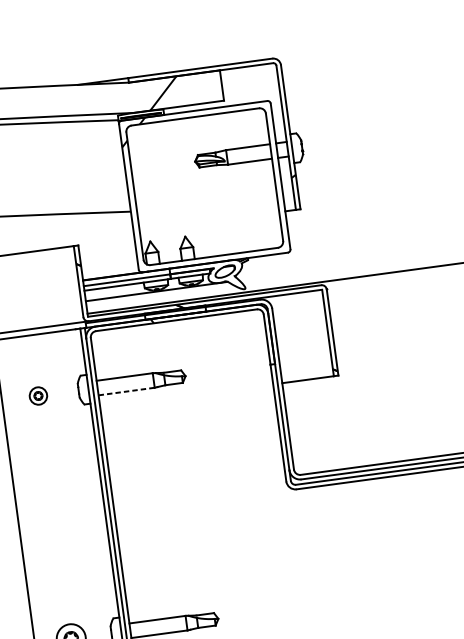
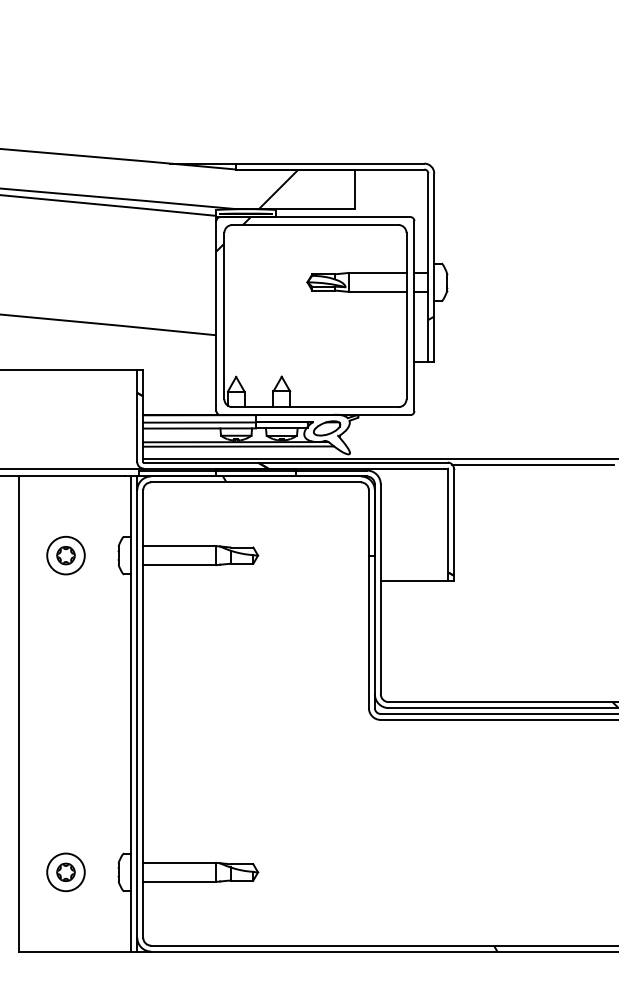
line: (387, 277) -> (533, 464), added
line: (159, 294) -> (238, 446), added
line: (126, 391) -> (179, 565), dashed -> solid
part: (38, 396) -> (65, 555), size x1.67

